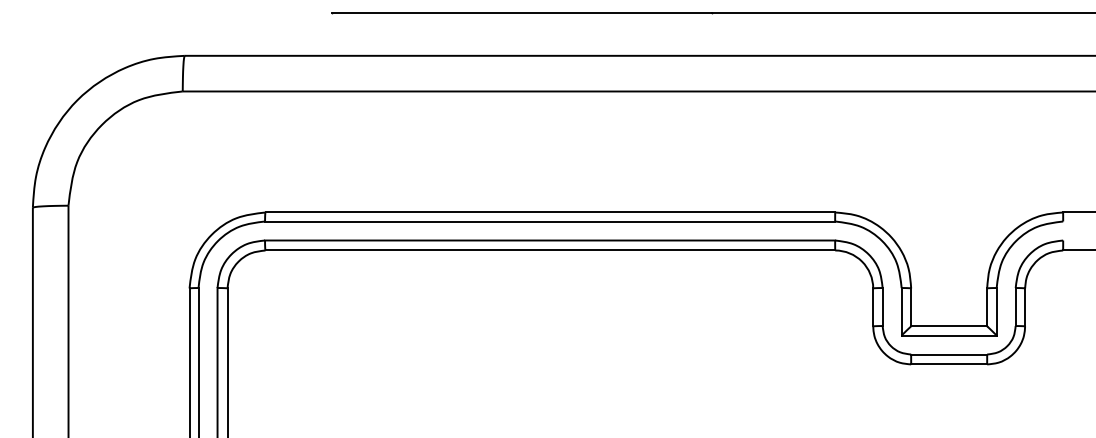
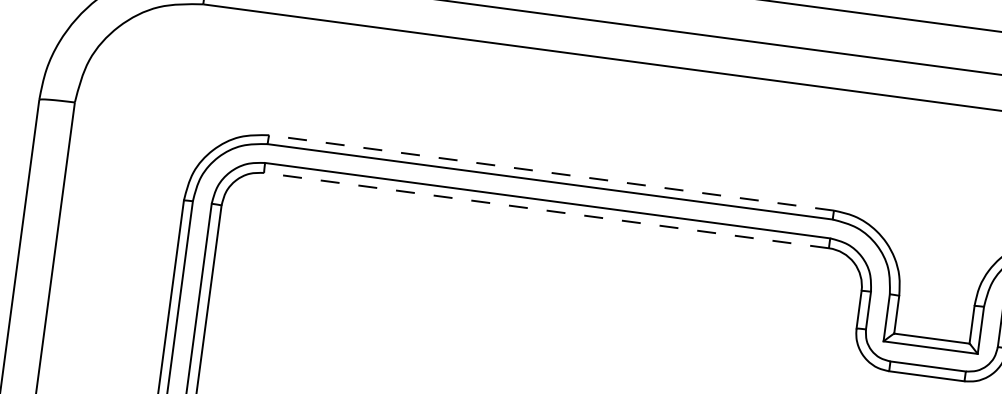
line: (550, 212) -> (551, 172), solid -> dashed
line: (550, 250) -> (546, 210), solid -> dashed

